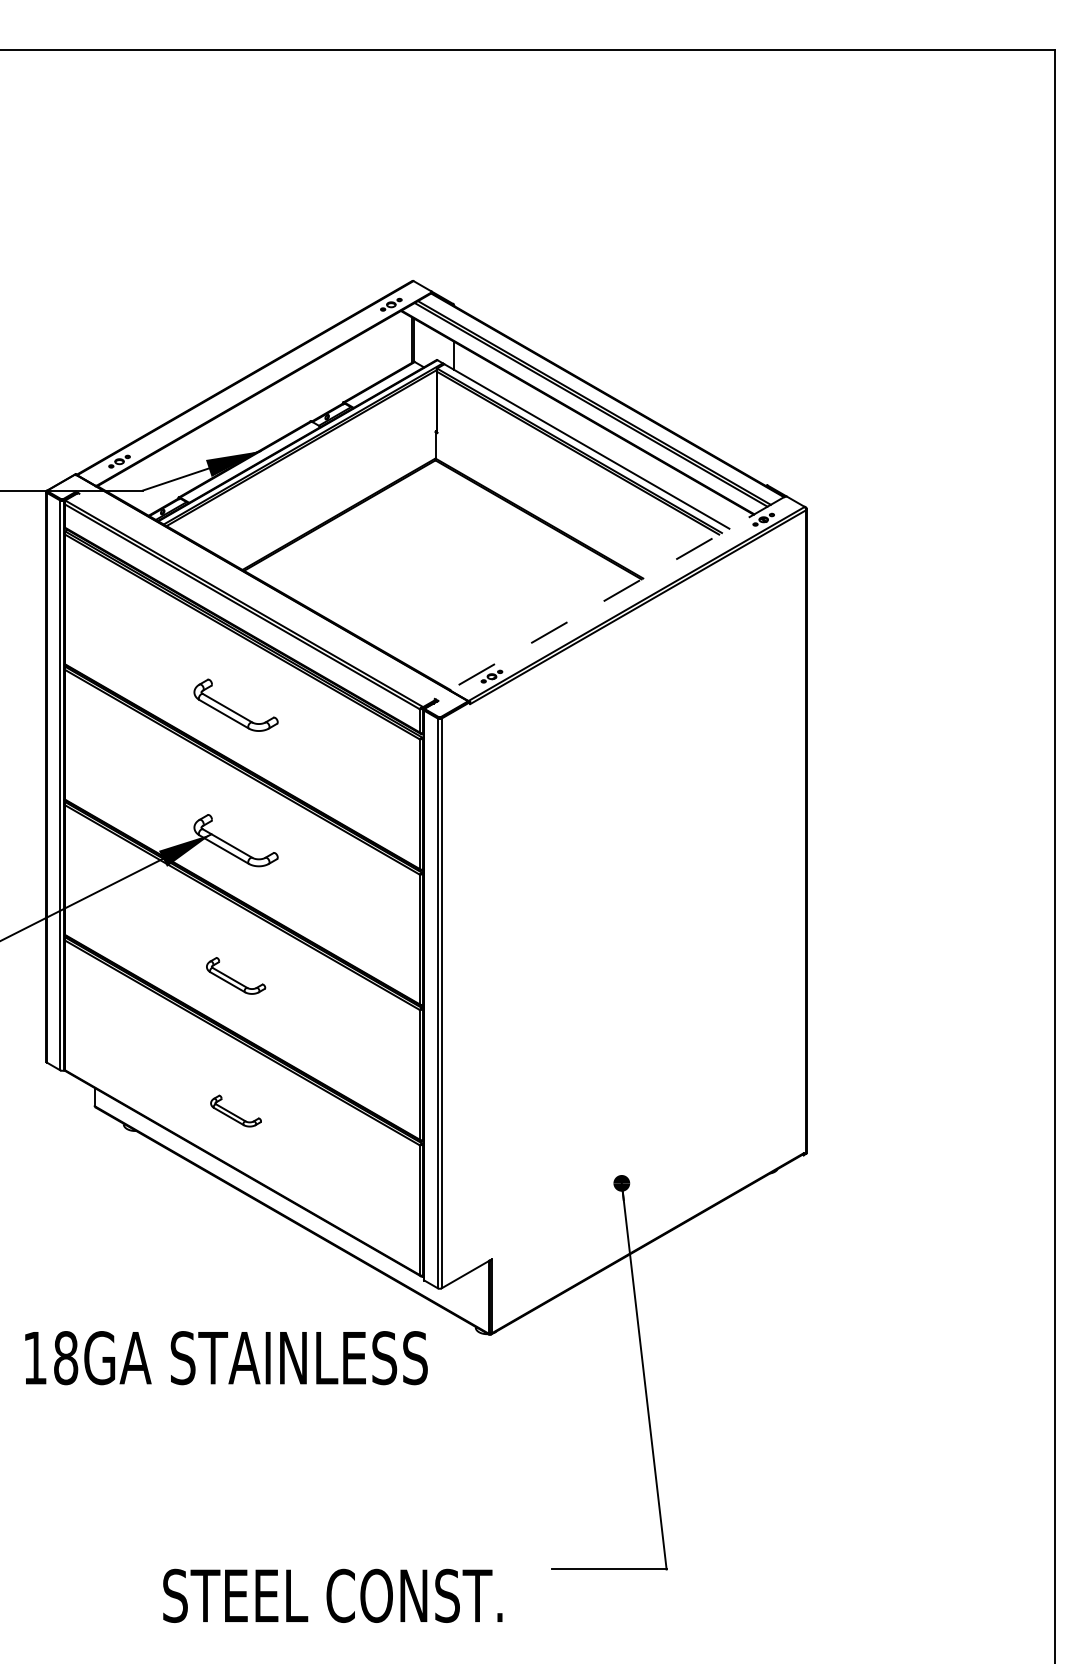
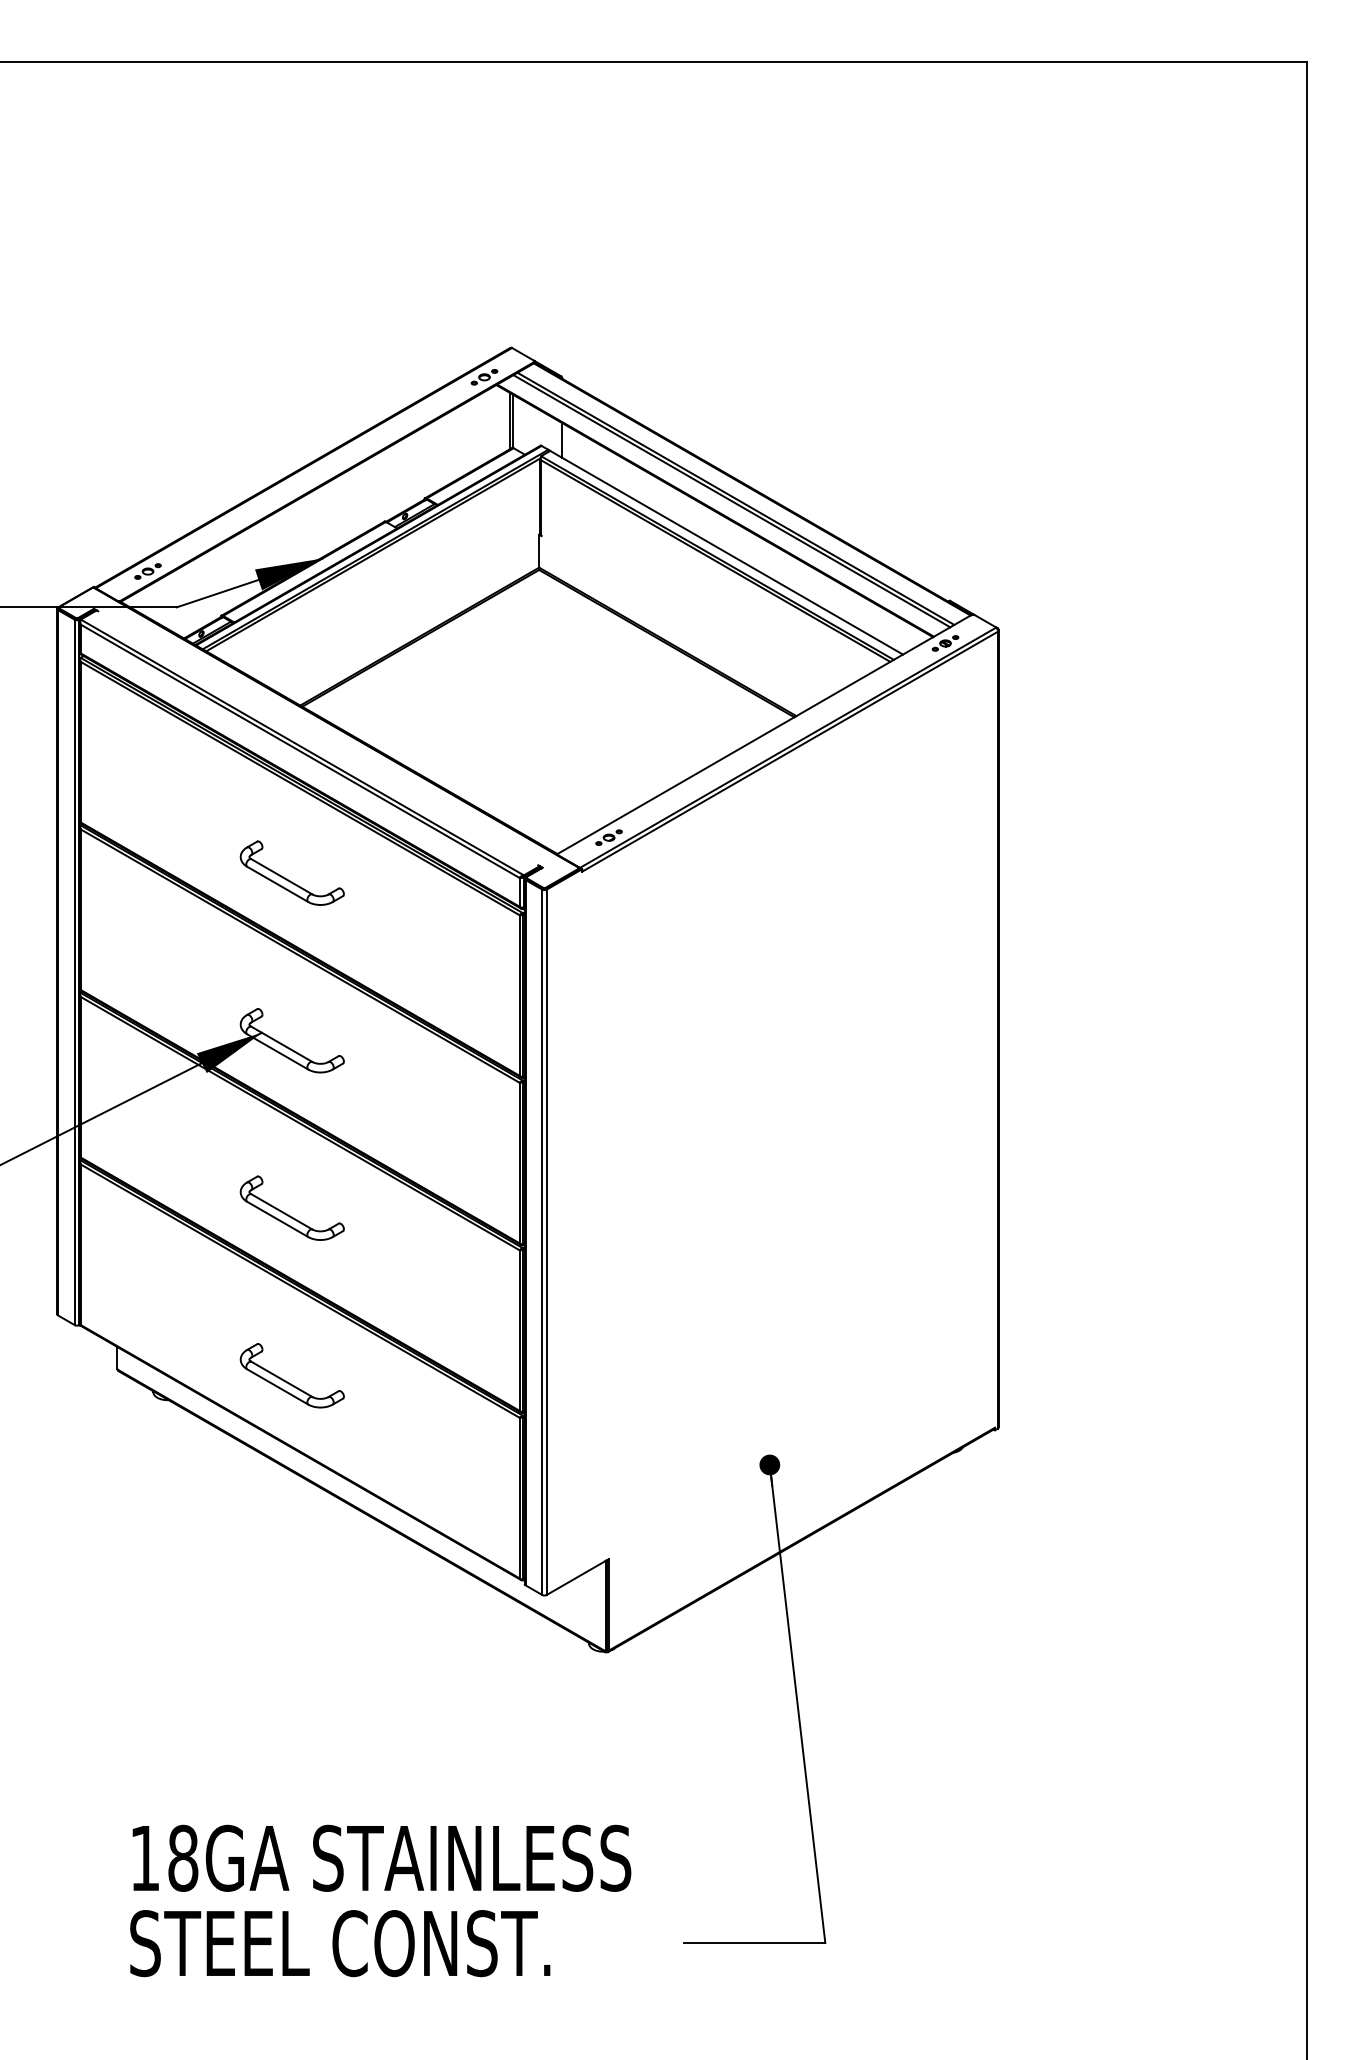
line: (617, 593) -> (764, 734), dashed -> solid
part: (235, 975) -> (291, 1207), size x1.43
part: (235, 1110) -> (291, 1374), size x1.67
text: (226, 1358) -> (381, 1858), moved
text: (332, 1595) -> (339, 1943), moved

